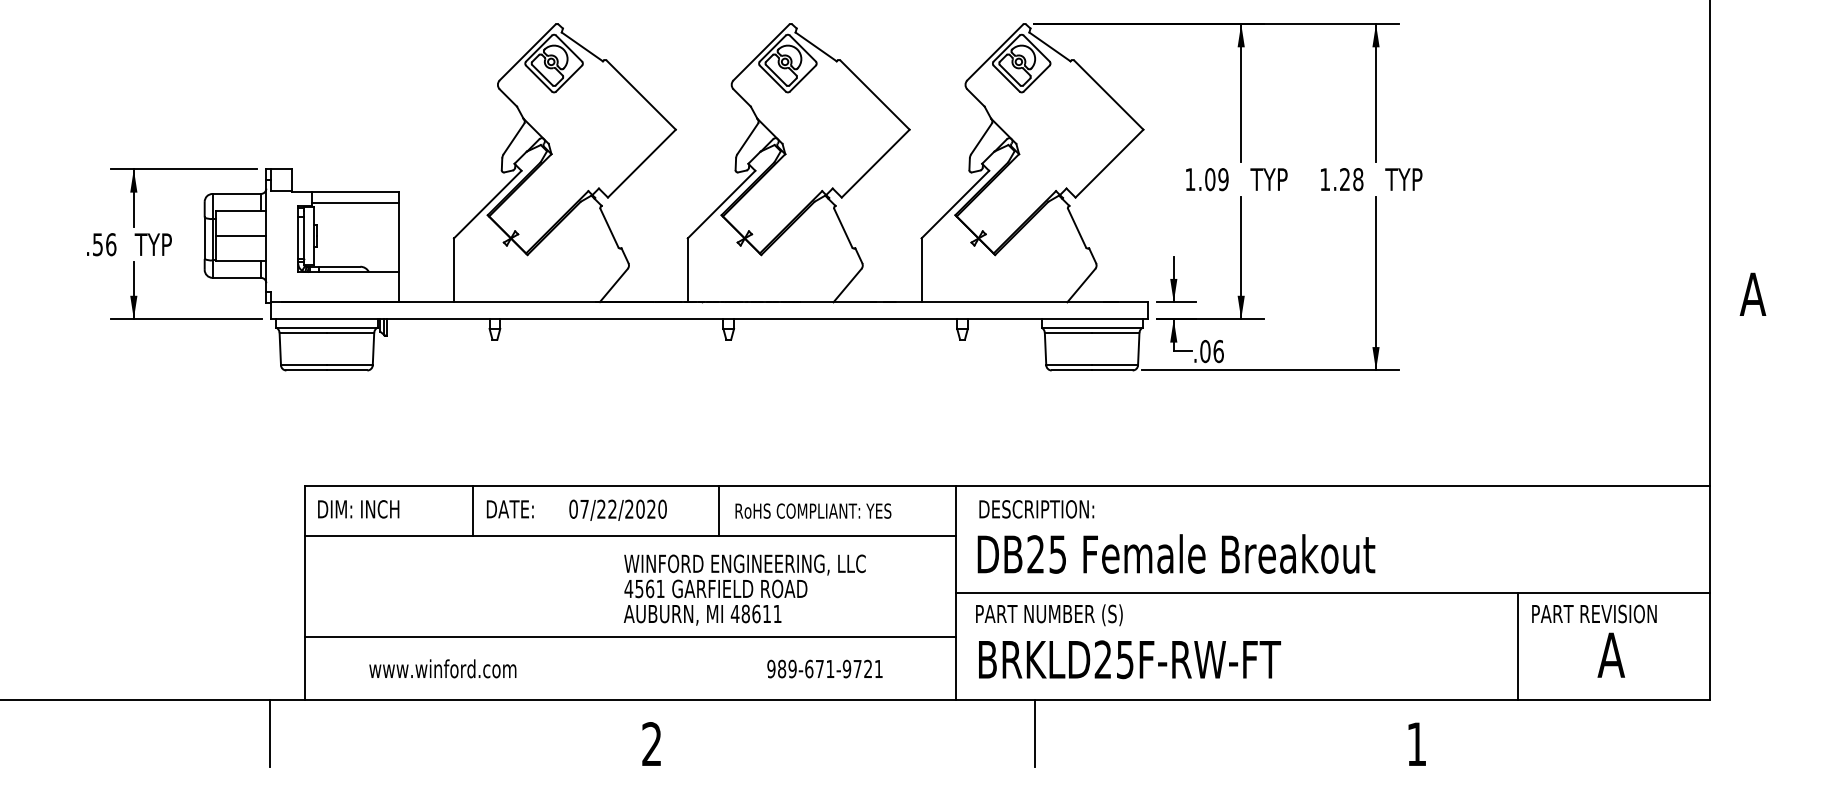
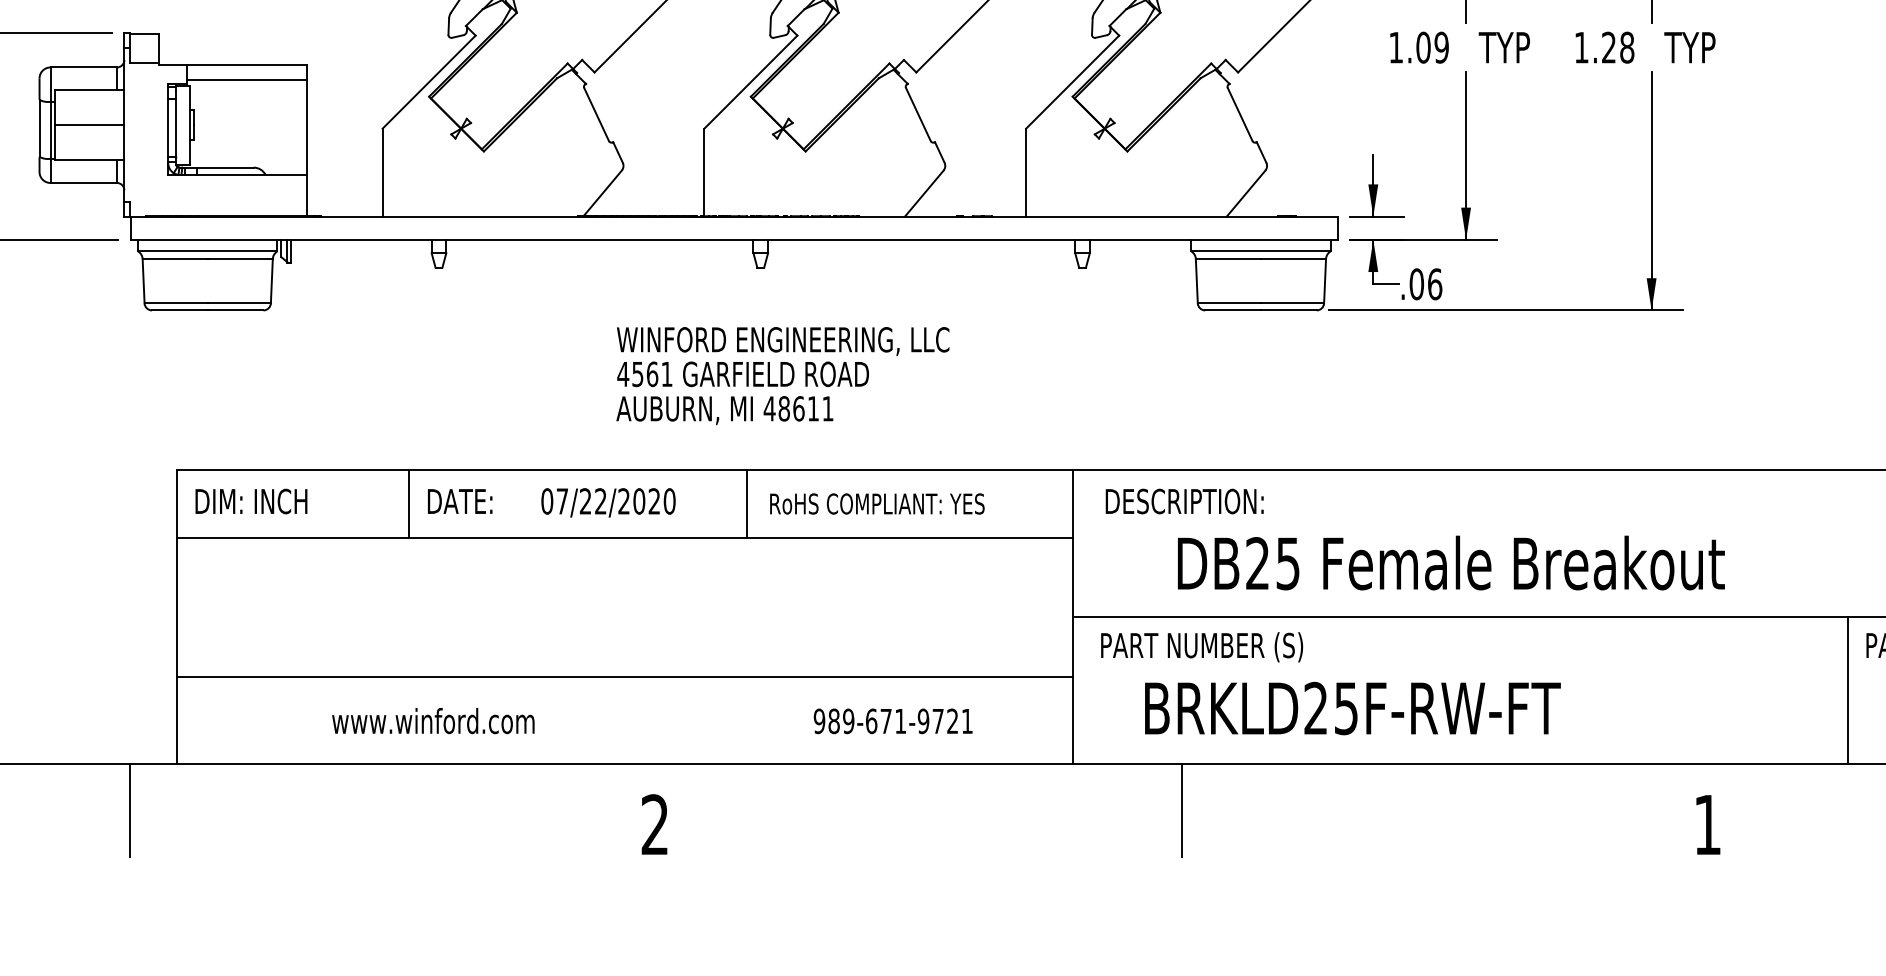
text: (1176, 553) -> (1451, 562), moved
text: (744, 589) -> (782, 375), moved
text: (1129, 659) -> (1352, 708), moved
text: (442, 668) -> (432, 720), moved

